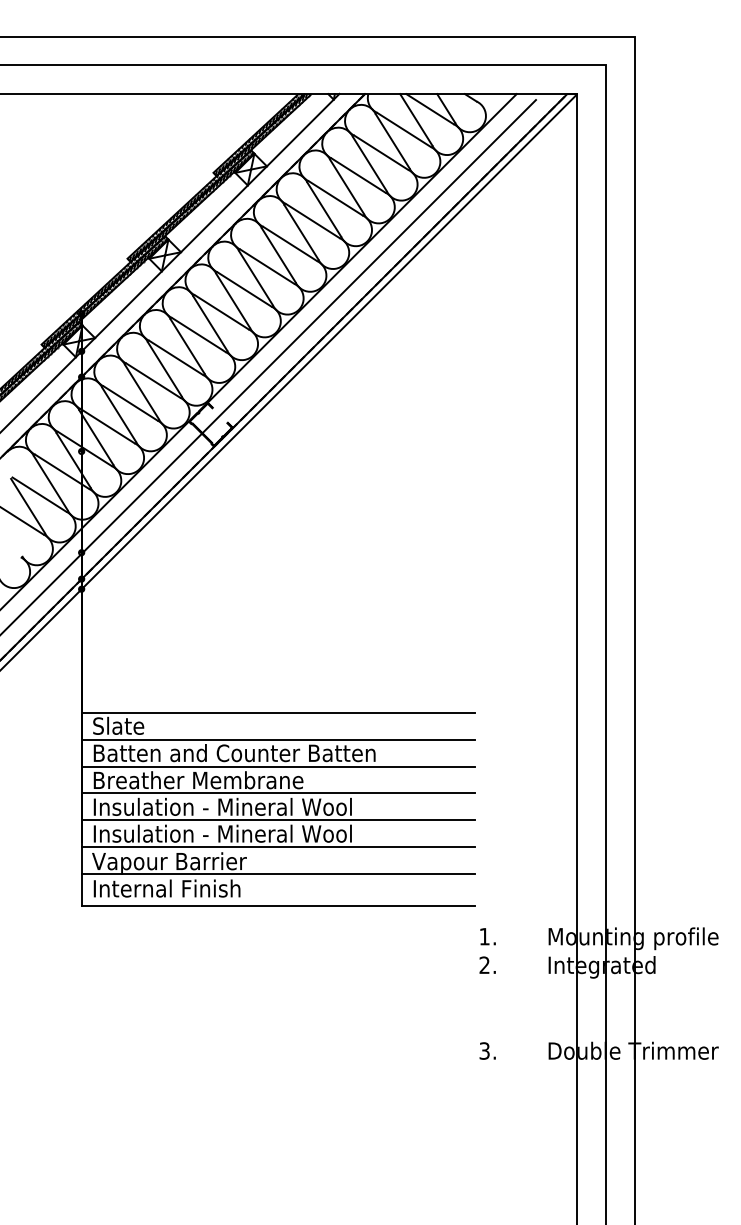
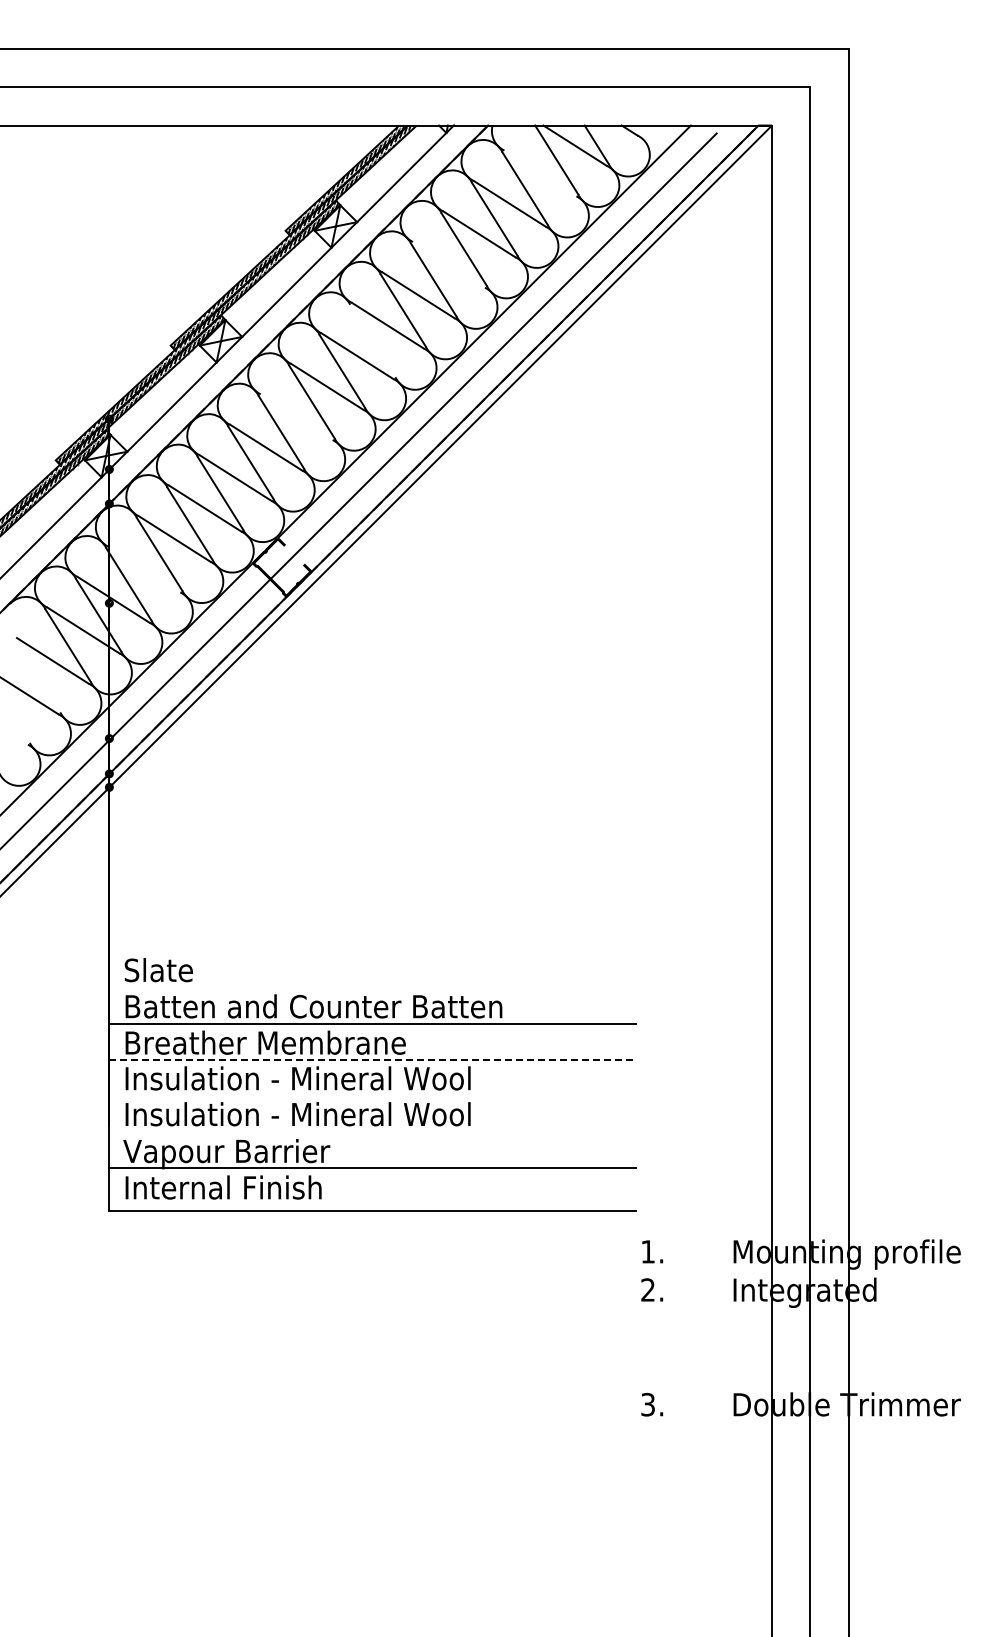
line: (404, 129) -> (540, 173), removed
line: (335, 198) -> (448, 264), removed
line: (278, 254) -> (372, 340), removed
line: (221, 312) -> (296, 417), removed
line: (107, 426) -> (144, 569), removed
line: (27, 505) -> (37, 675), removed
line: (278, 712) -> (372, 952), removed
line: (278, 739) -> (372, 988), removed
line: (279, 793) -> (373, 1060), solid -> dashed
line: (278, 820) -> (372, 1096), removed
line: (278, 846) -> (372, 1131), removed

